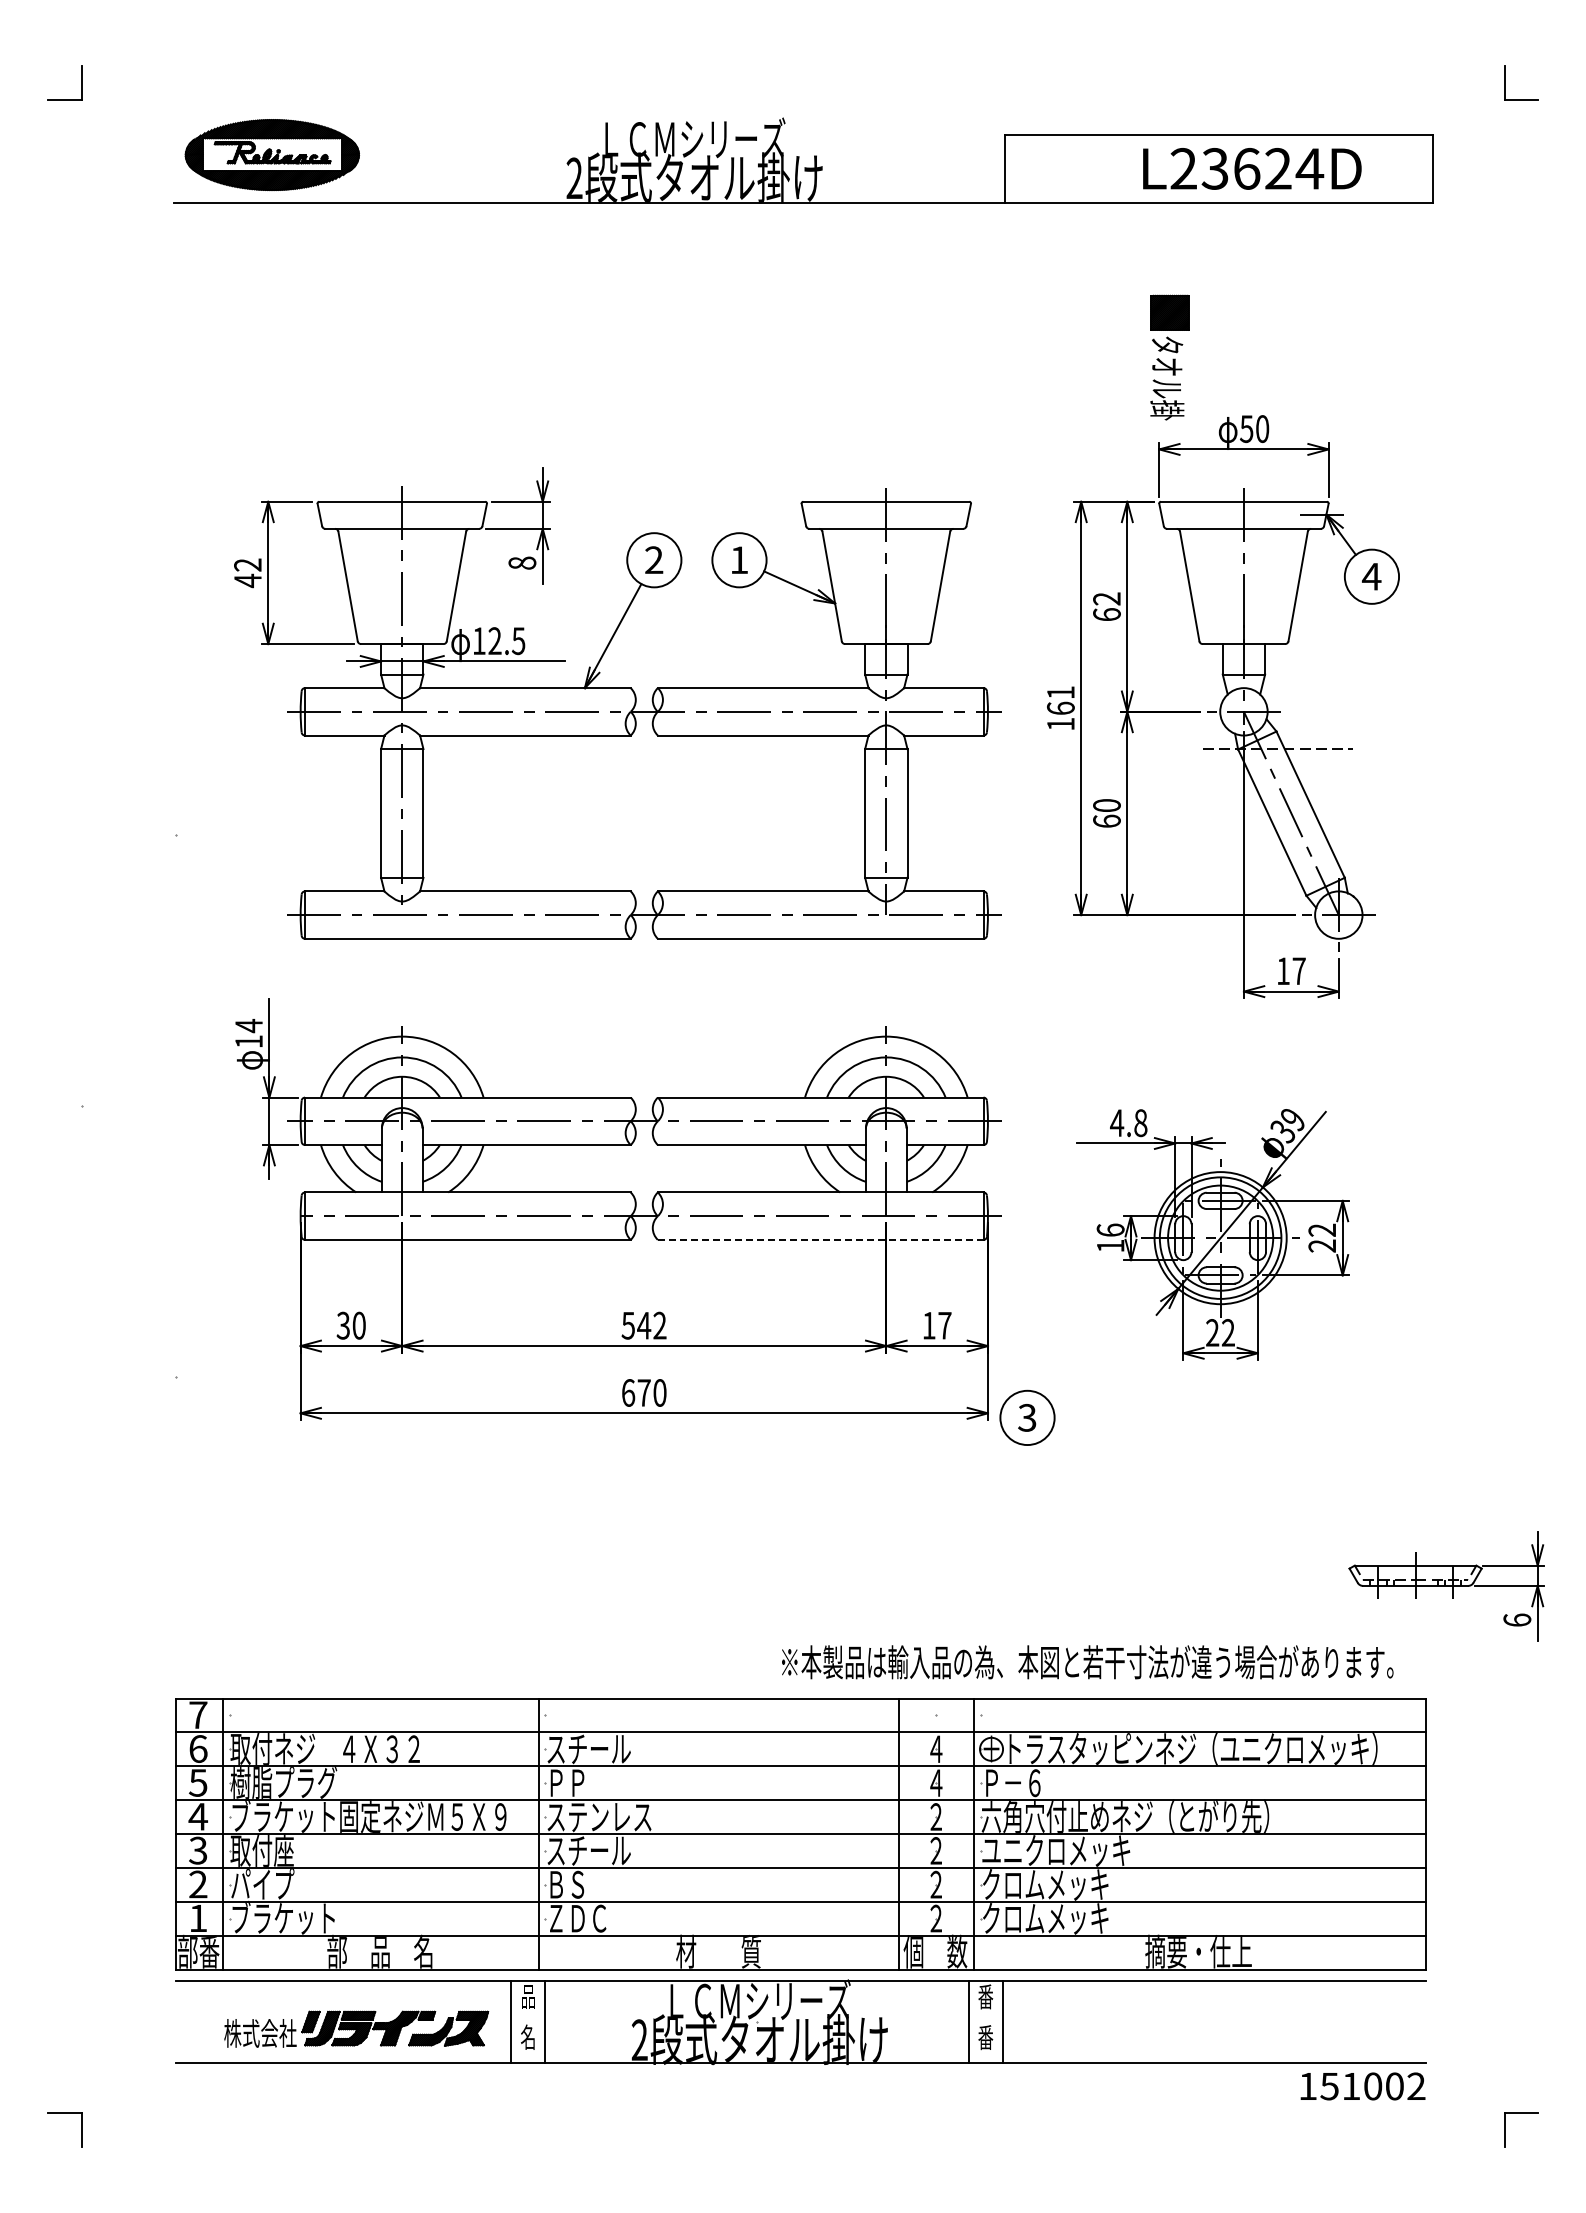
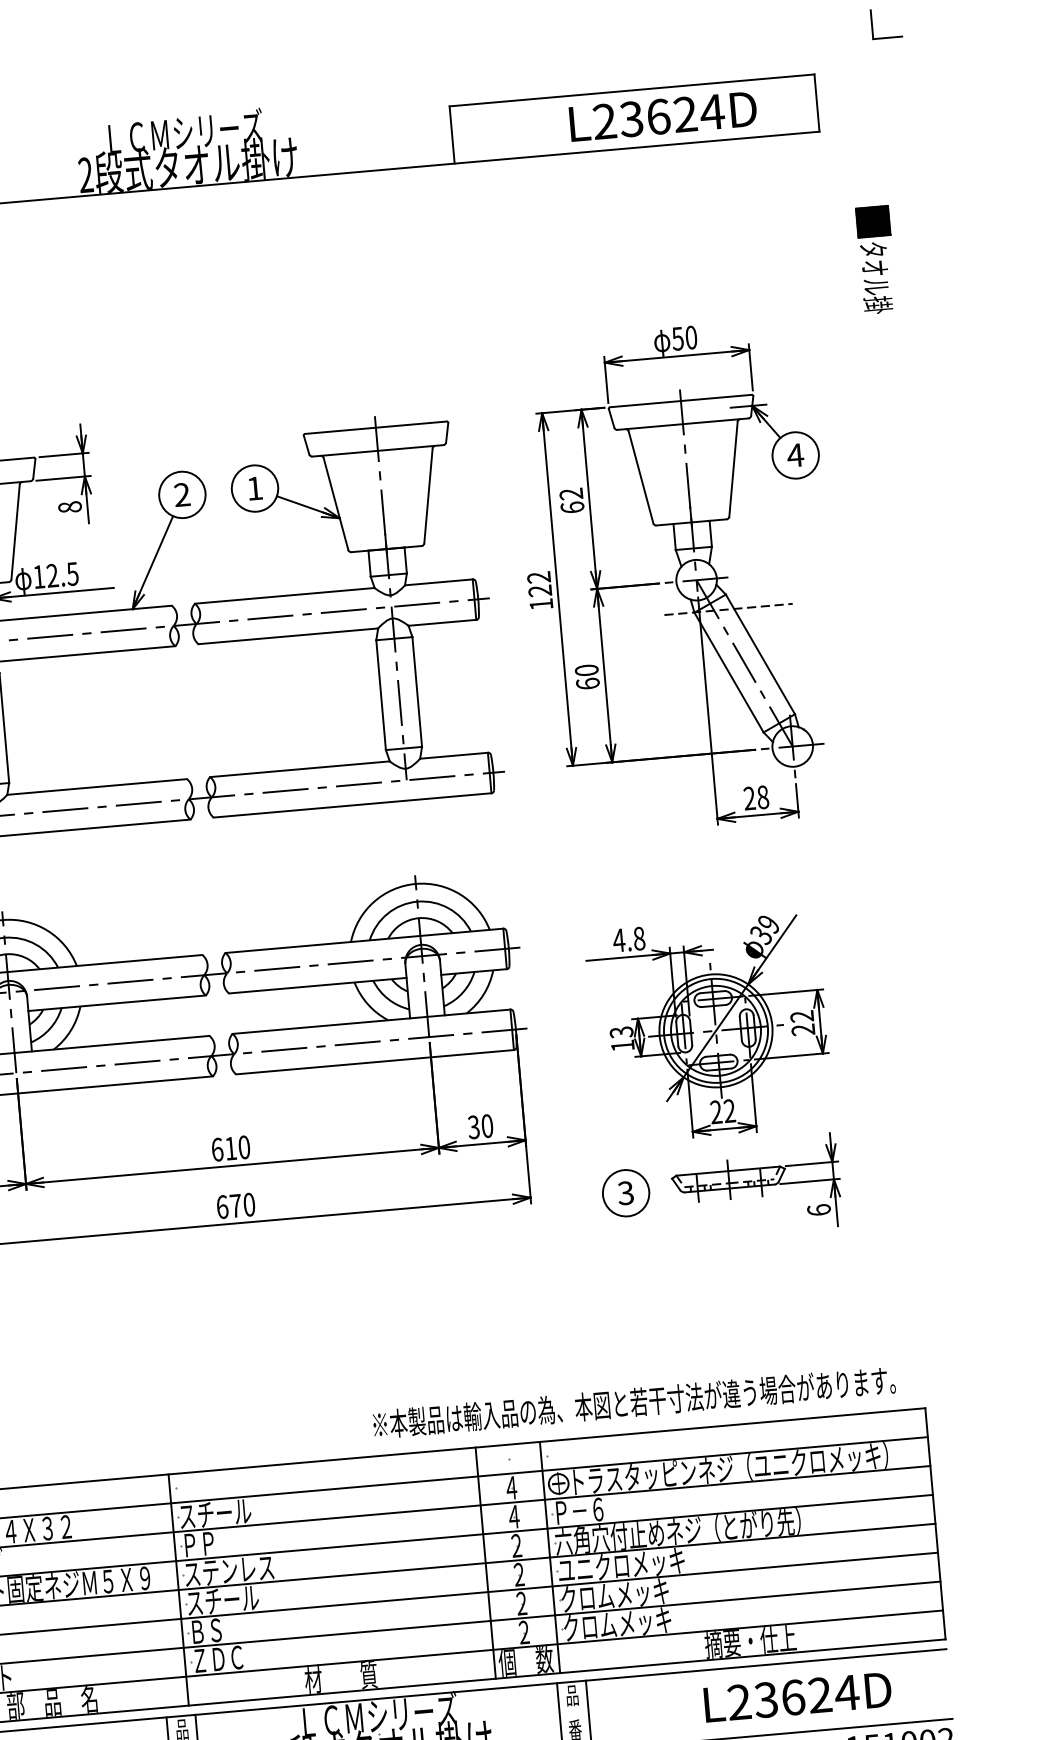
part: (1169, 357) -> (876, 259), moved
text: (1060, 700) -> (539, 584), 161 -> 122
text: (1290, 971) -> (755, 798), 17 -> 28
text: (1110, 1229) -> (621, 1031), 16 -> 13
line: (820, 1239) -> (374, 1061), dashed -> solid
text: (643, 1325) -> (230, 1148), 542 -> 610
text: (936, 1325) -> (480, 1126), 17 -> 30
part: (1027, 1417) -> (626, 1192), moved
part: (1446, 1586) -> (756, 1186), moved
text: (985, 1996) -> (572, 1695), 番 -> 品
part: (1248, 2021) -> (798, 1696), added

